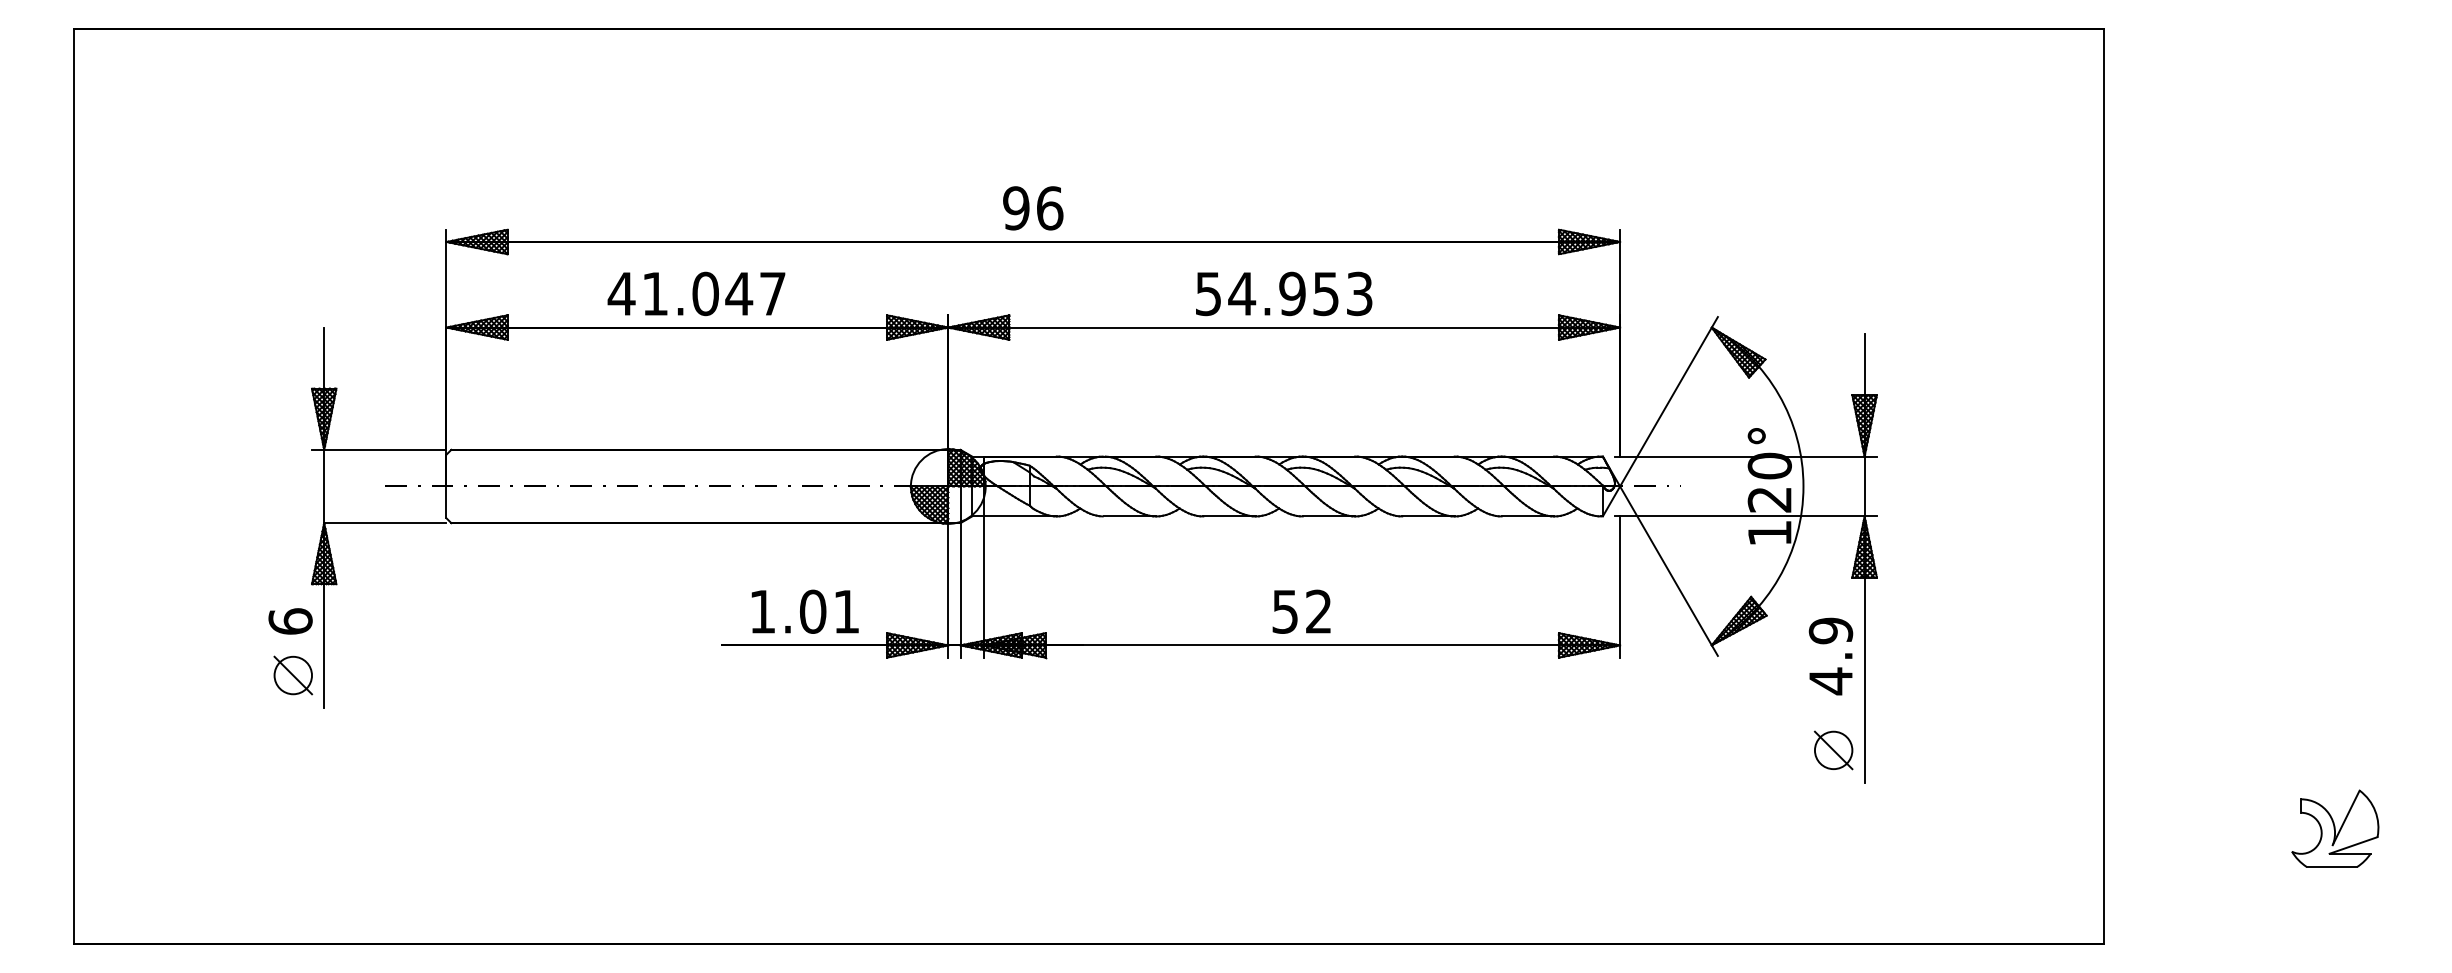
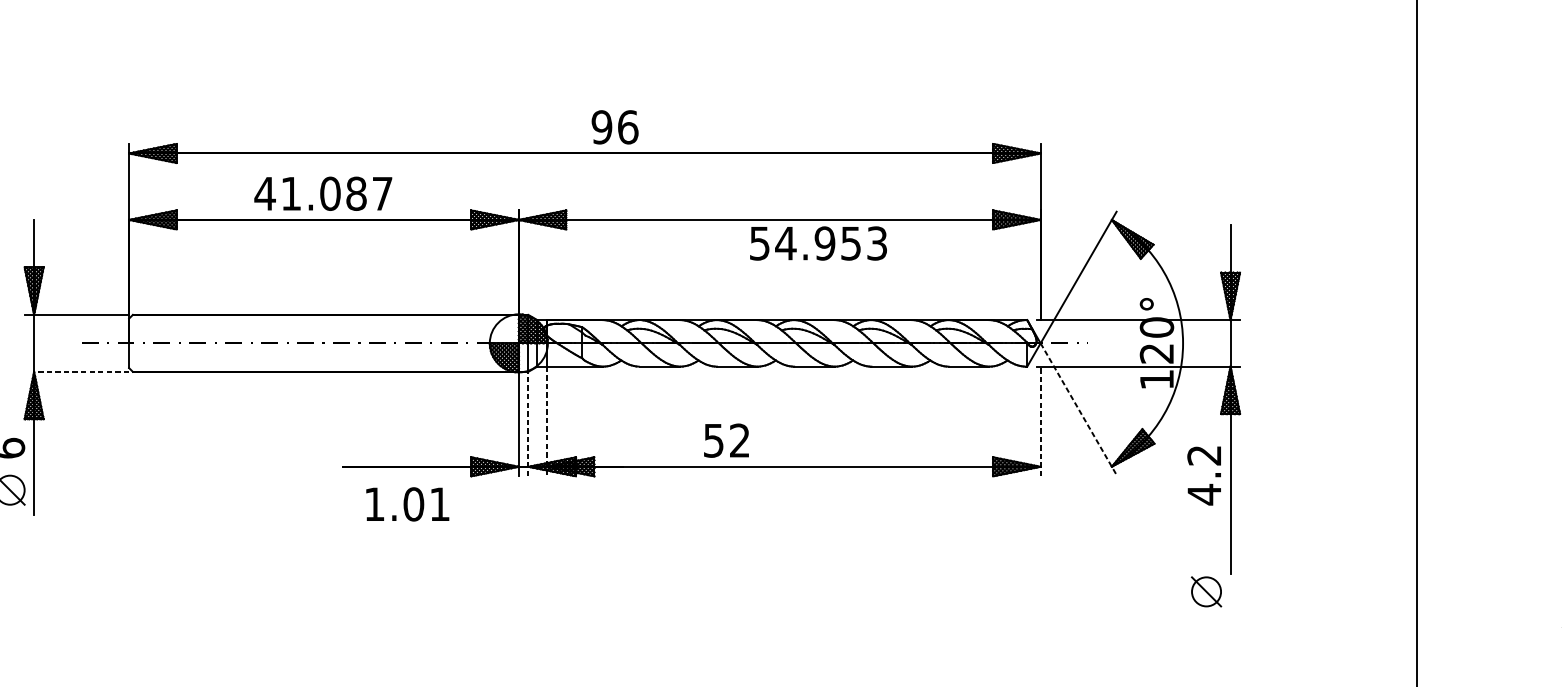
text: (1033, 208) -> (615, 127), moved
text: (739, 293) -> (356, 193), 41.047 -> 41.087
text: (1284, 293) -> (818, 243), moved
line: (384, 523) -> (80, 372), solid -> dashed
line: (1669, 571) -> (1079, 409), solid -> dashed
line: (984, 587) -> (546, 421), solid -> dashed
line: (1620, 587) -> (1040, 421), solid -> dashed
line: (960, 589) -> (528, 423), solid -> dashed
text: (804, 611) -> (407, 504), moved
text: (1301, 611) -> (726, 440), moved
text: (1830, 630) -> (1204, 455), 4.9 -> 4.2
part: (1833, 750) -> (1206, 591), moved

